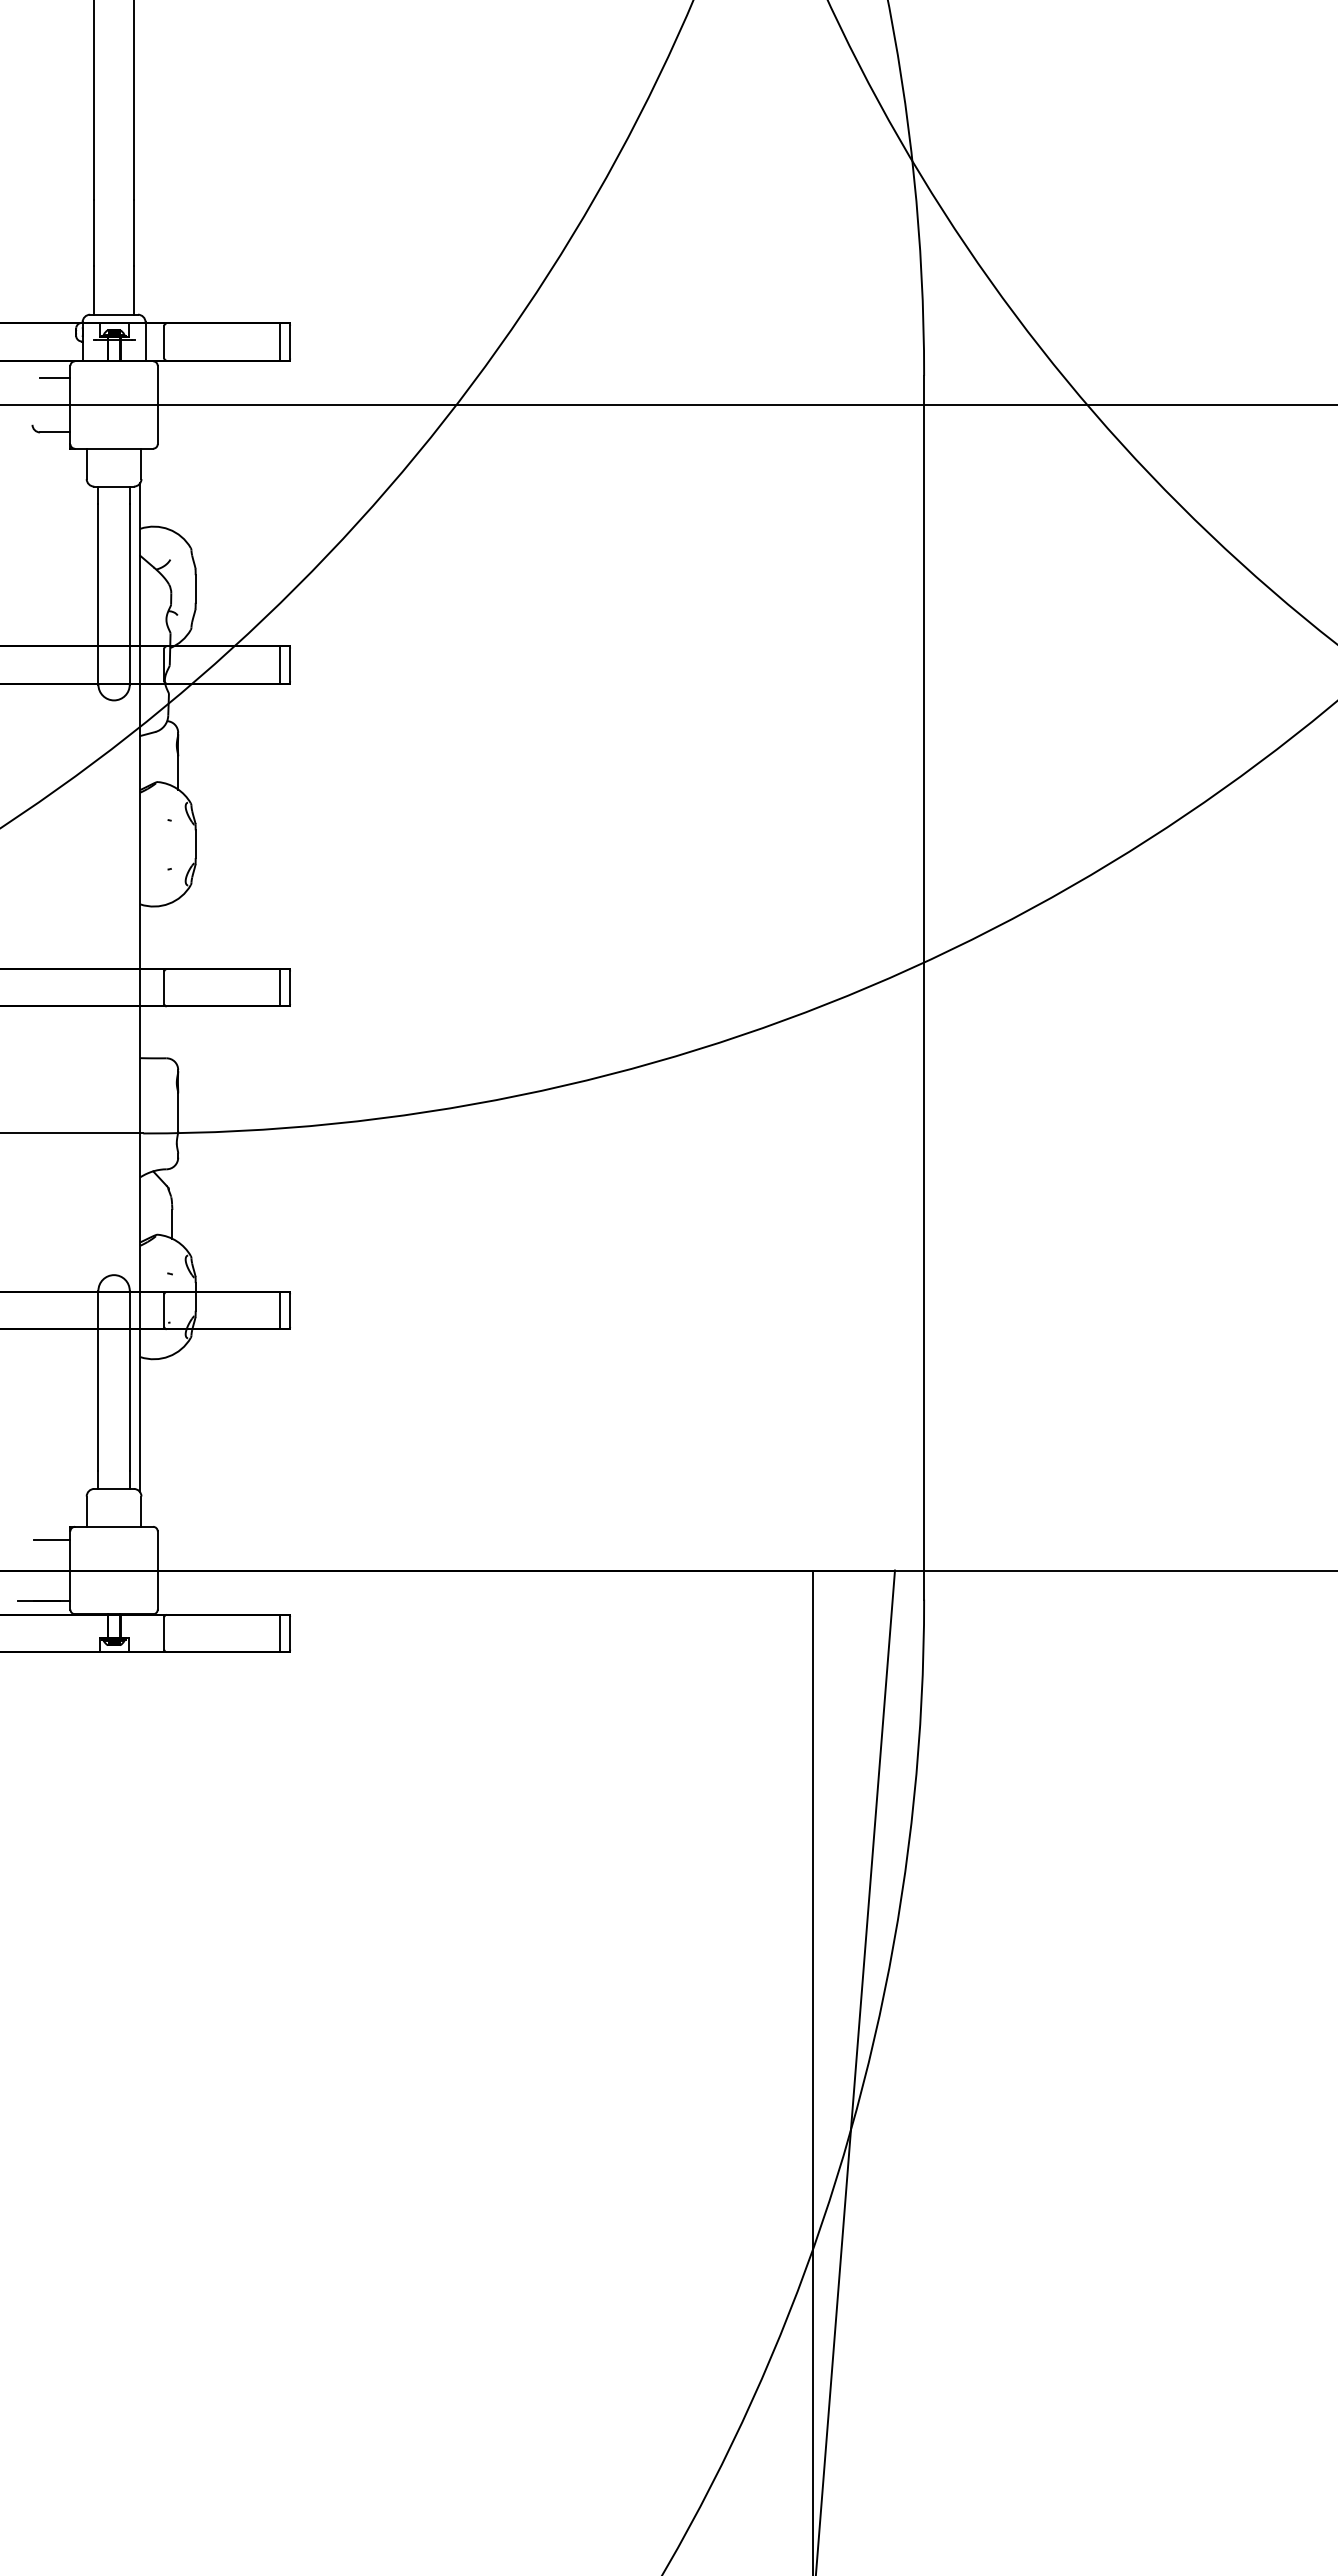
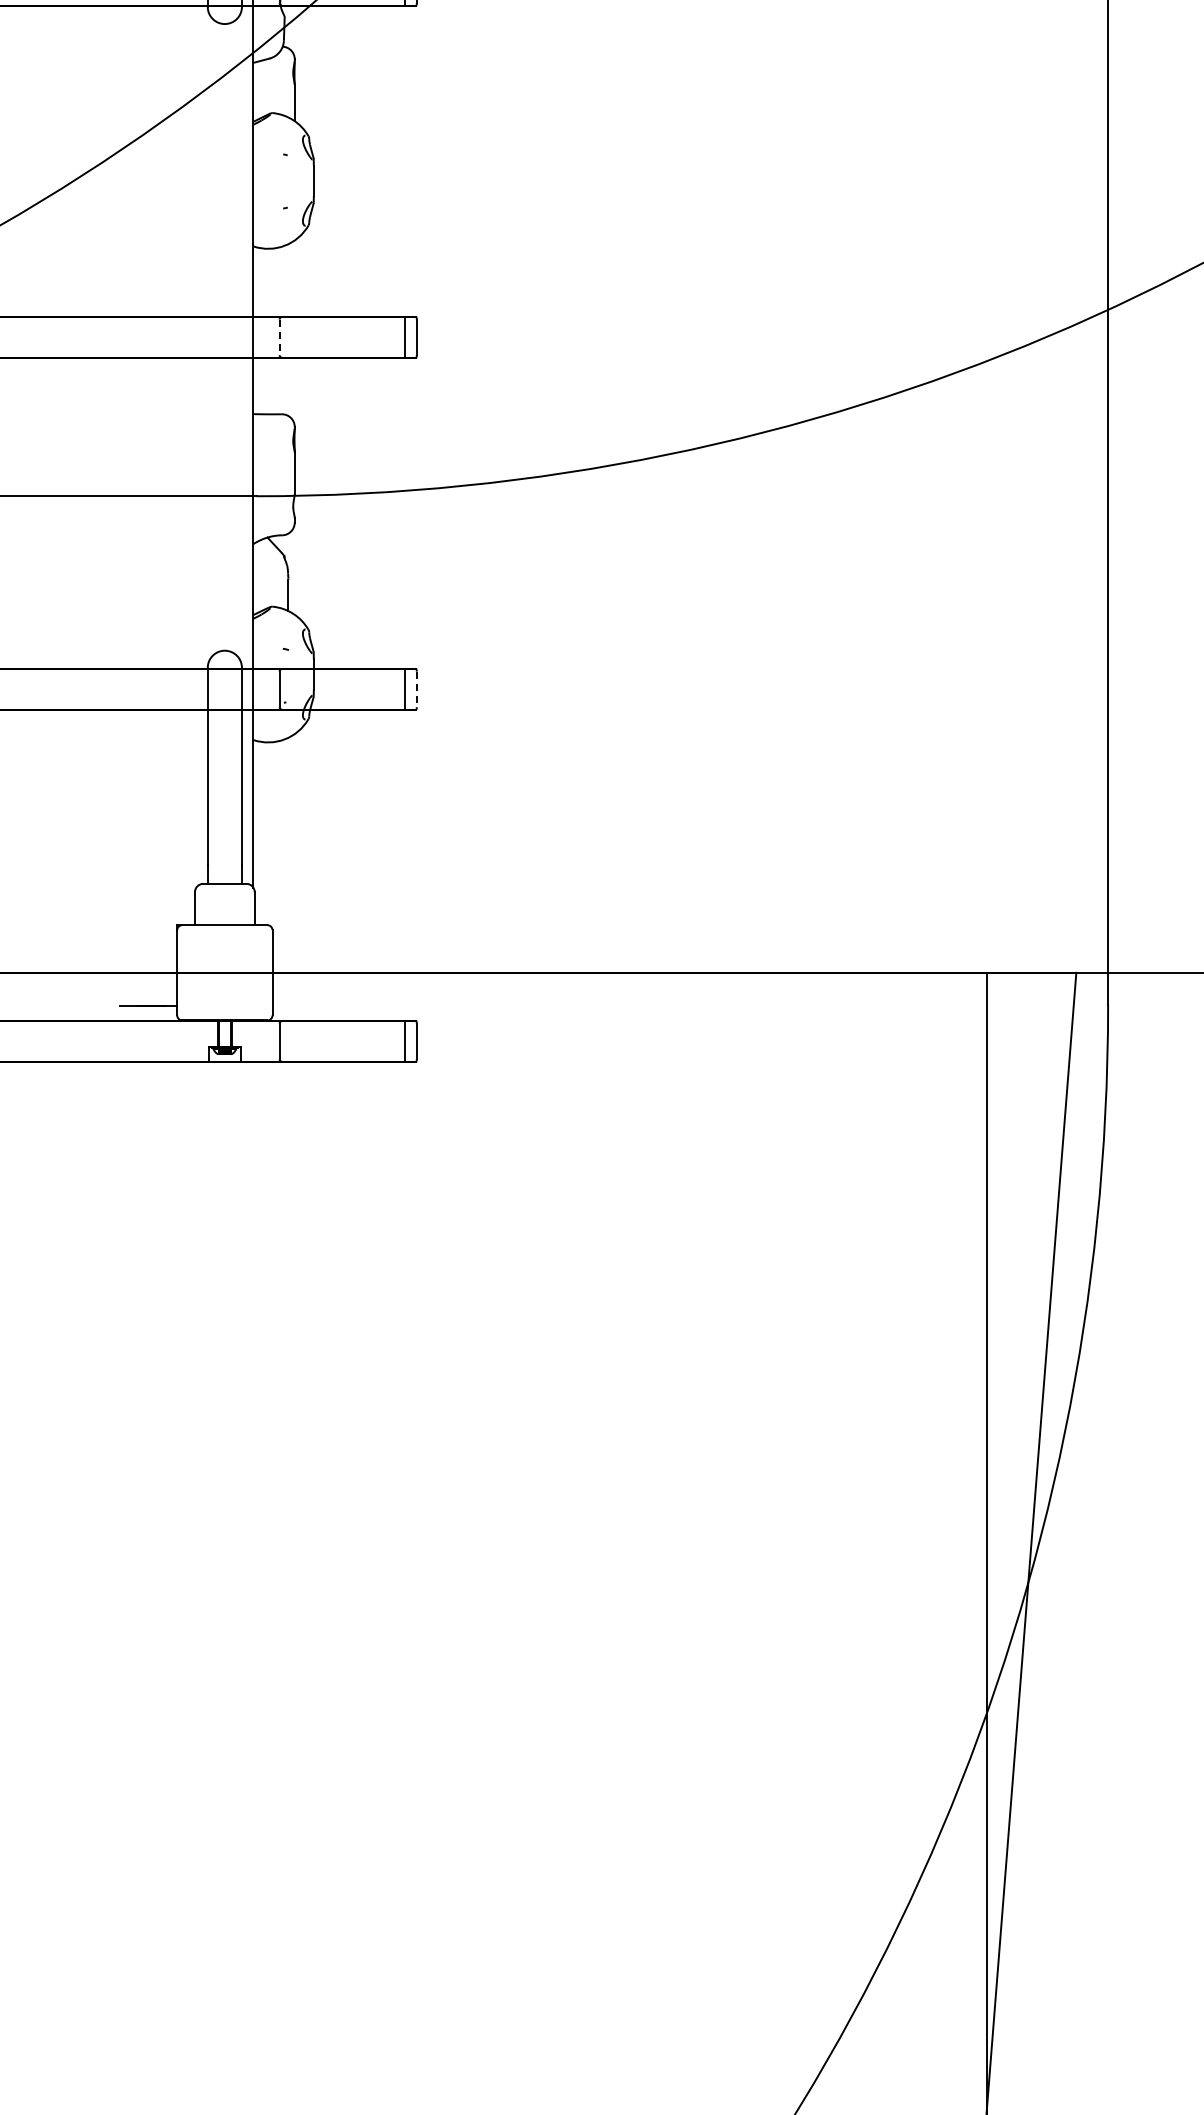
line: (164, 988) -> (279, 338), solid -> dashed
line: (290, 1311) -> (417, 690), solid -> dashed
line: (52, 1539) -> (157, 938), removed

